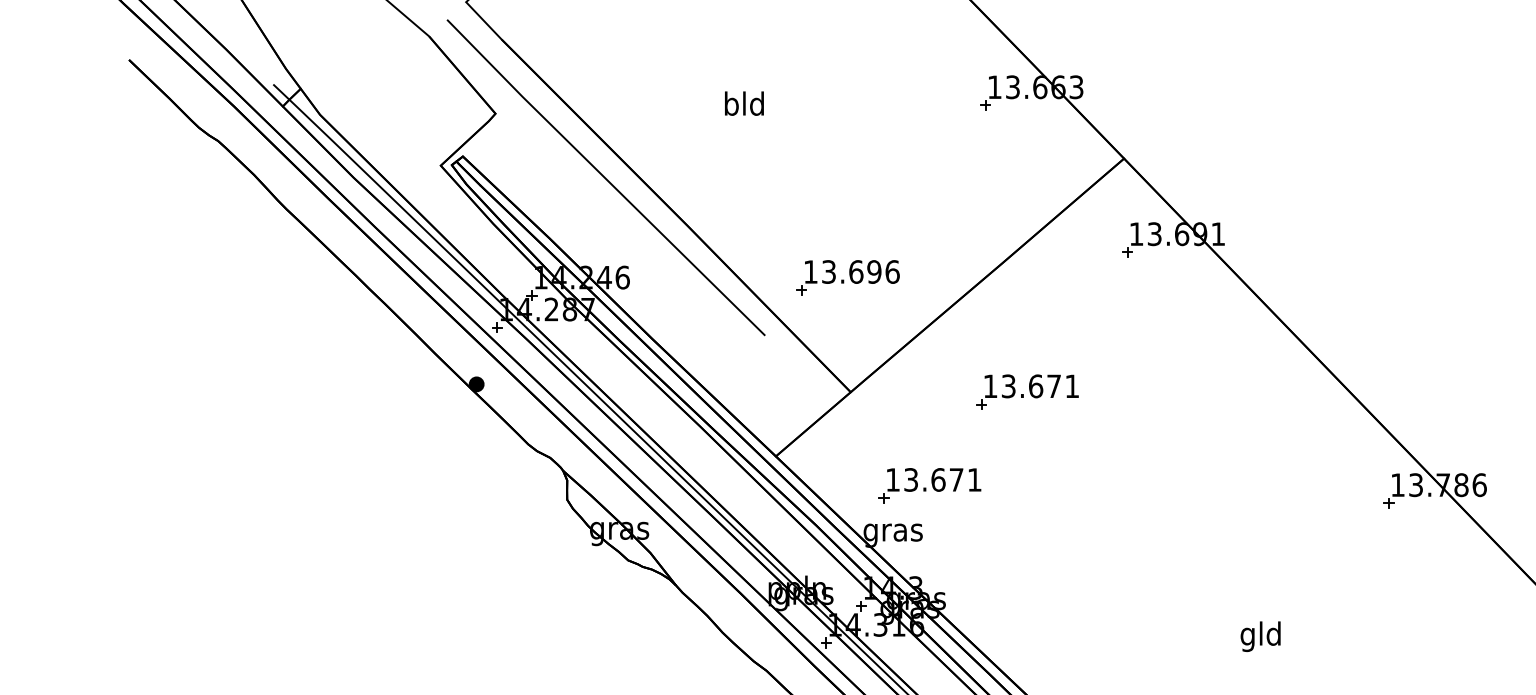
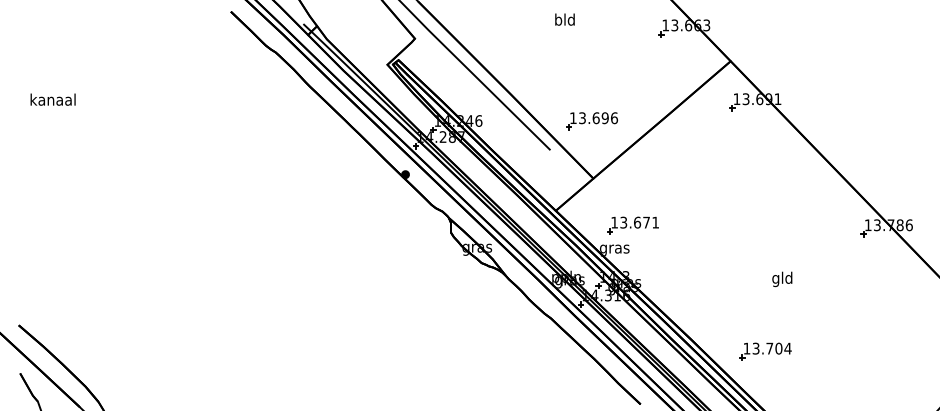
text: (743, 103) -> (564, 19), moved
part: (1026, 392) -> (681, 178), removed
text: (1261, 636) -> (782, 279), moved

